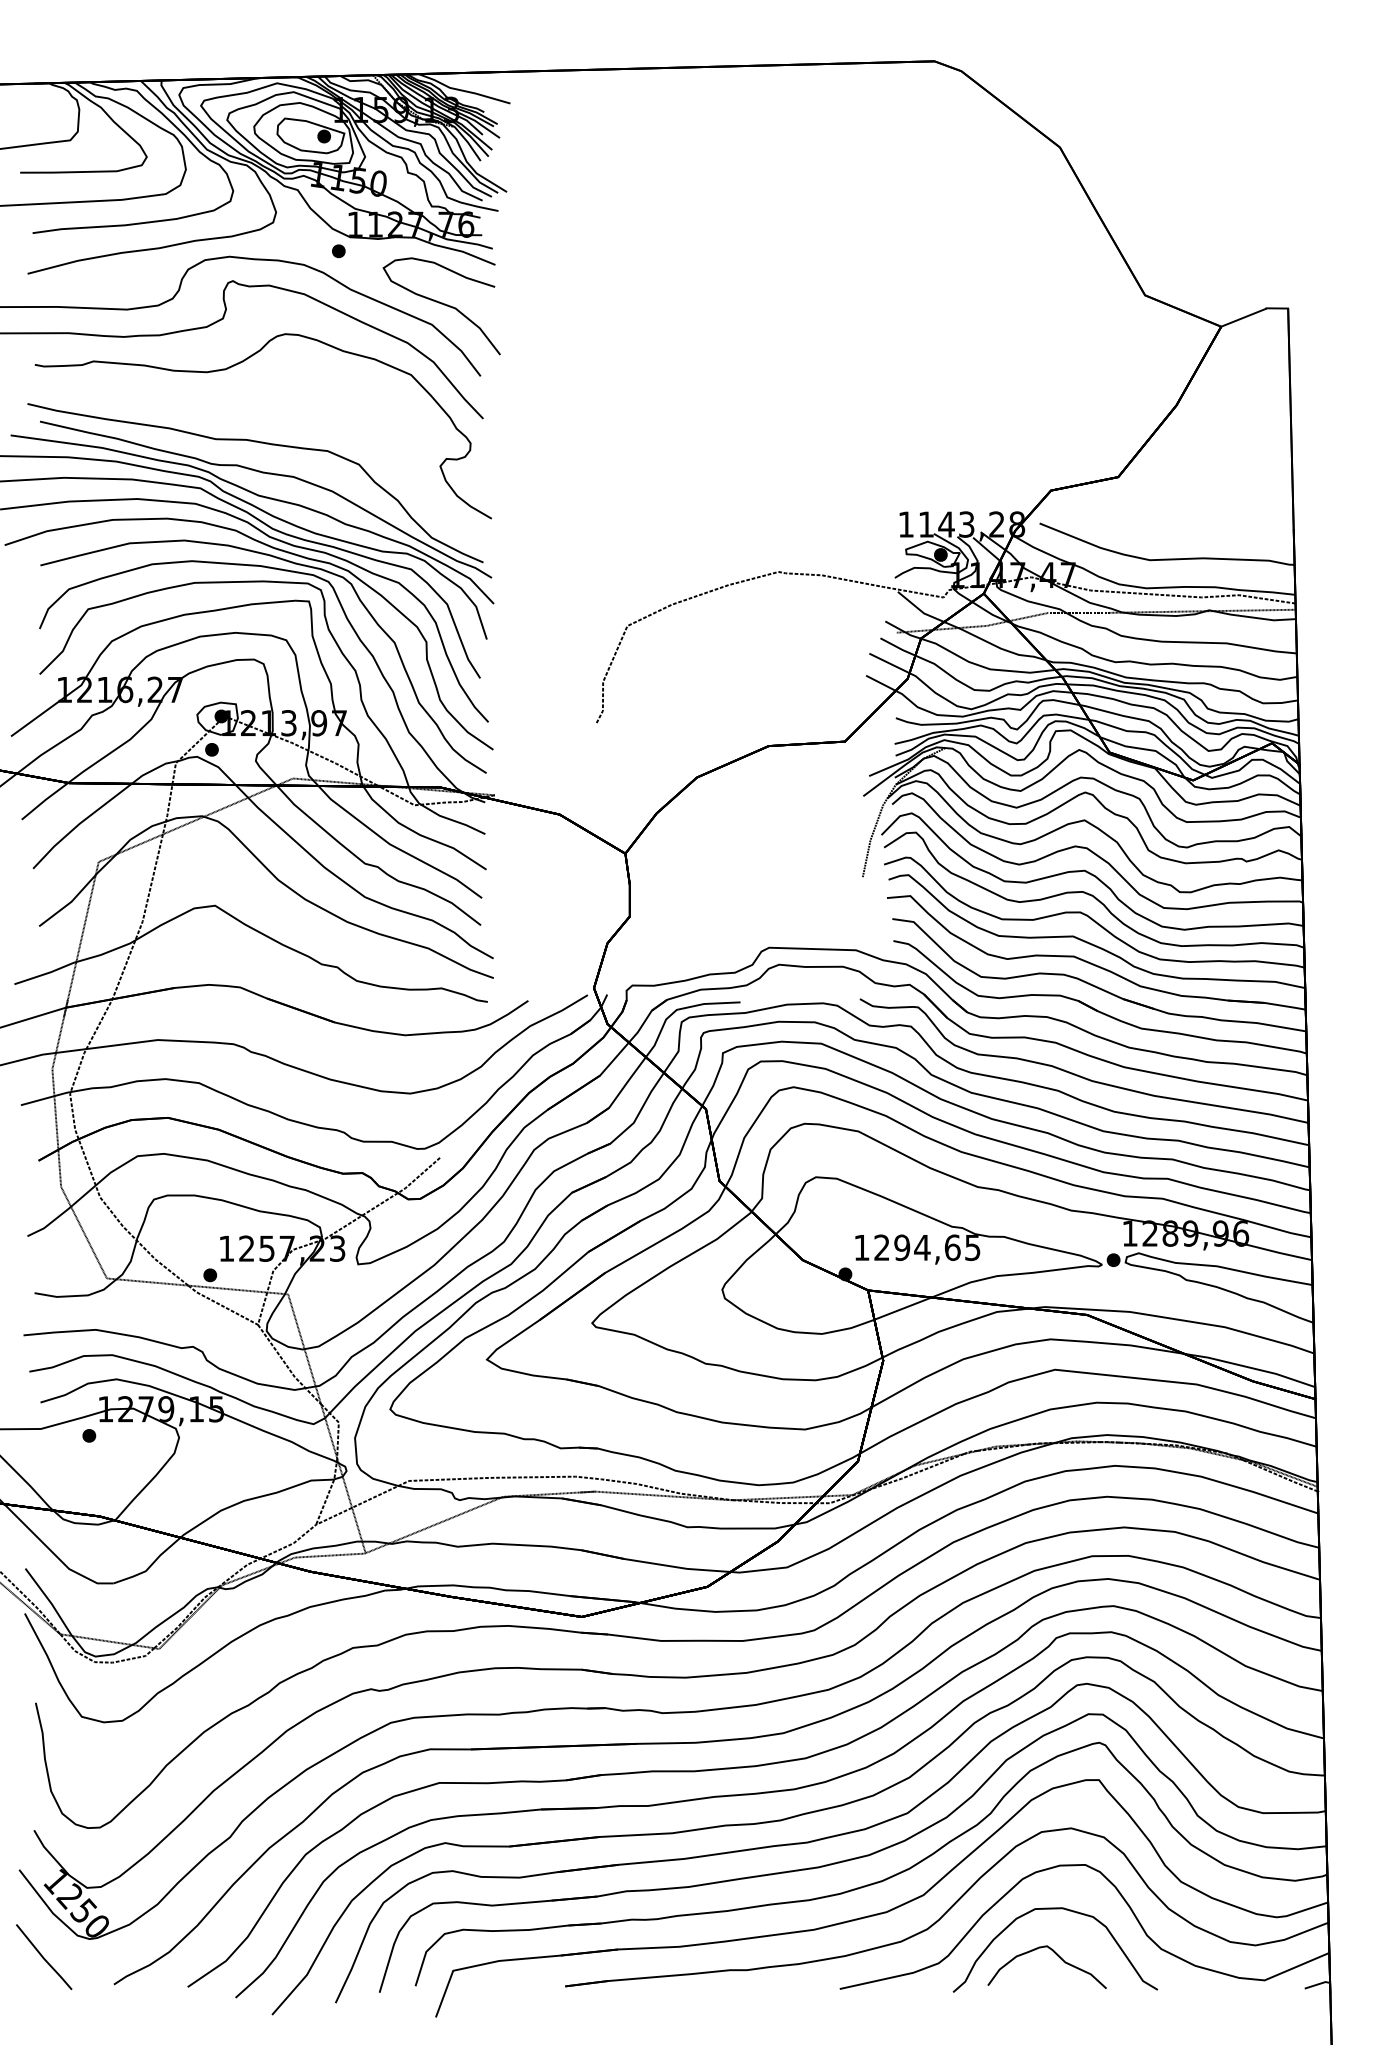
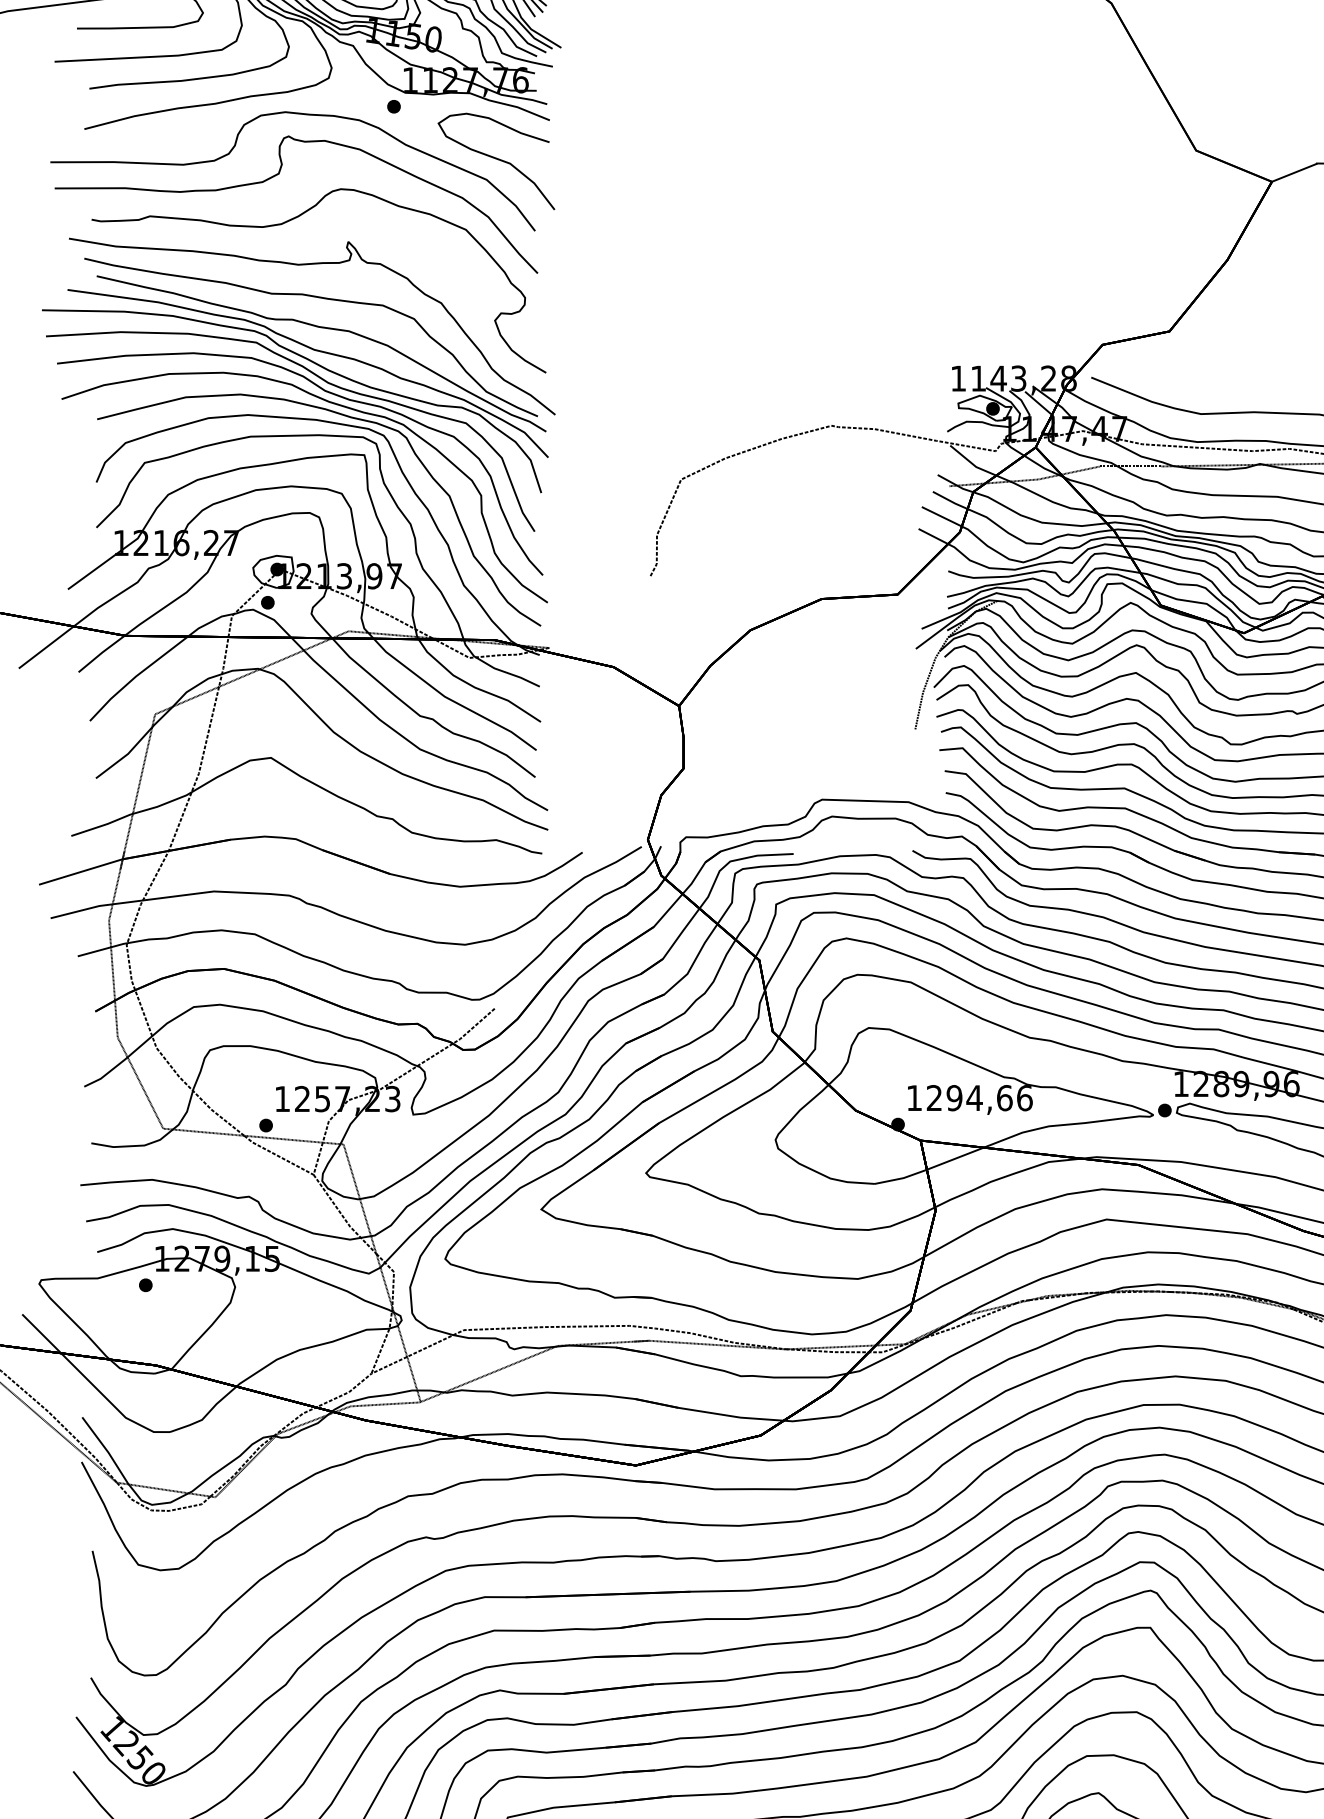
part: (256, 410) -> (312, 265), added
text: (972, 1247) -> (1024, 1097), 1294,65 -> 1294,66

